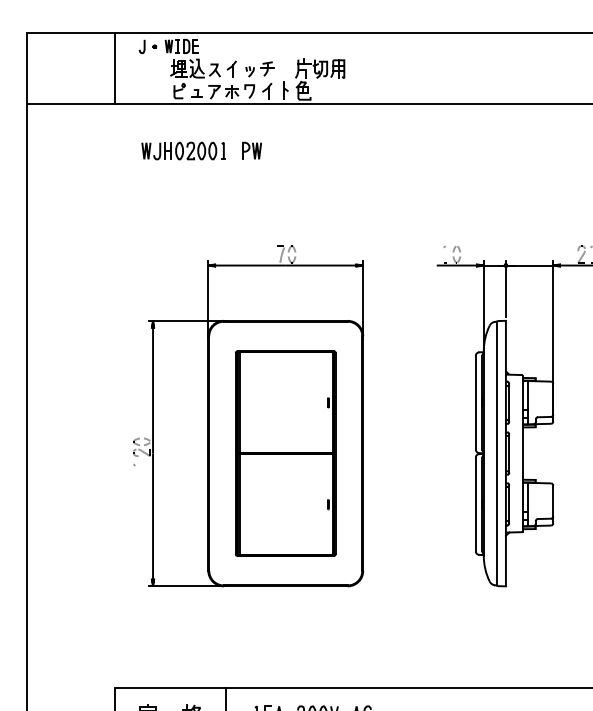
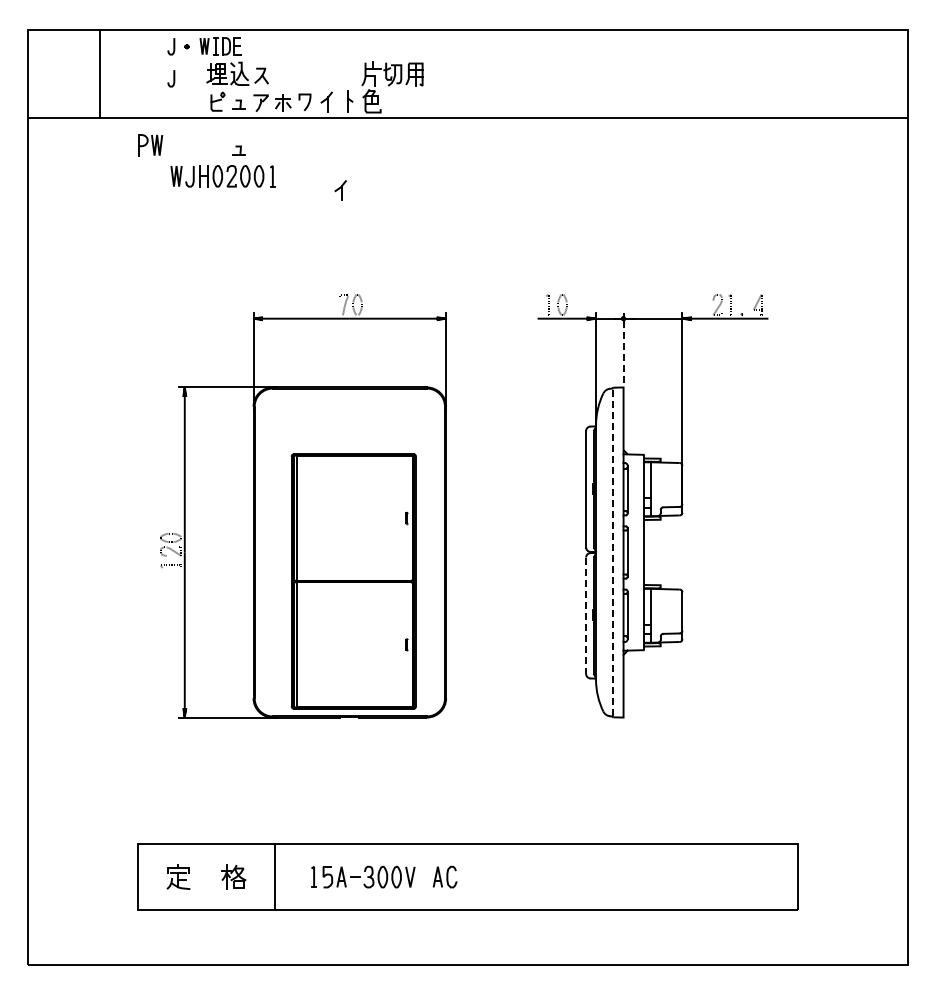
line: (114, 68) -> (99, 73), moved
part: (231, 69) -> (340, 190), moved
part: (259, 69) -> (317, 74), removed
curve: (143, 72) -> (173, 78), added
part: (196, 130) -> (238, 150), added
part: (251, 151) -> (150, 145), moved
line: (505, 288) -> (623, 347), solid -> dashed
part: (285, 453) -> (353, 581), moved
line: (497, 453) -> (612, 552), solid -> dashed
line: (476, 505) -> (586, 616), solid -> dashed

